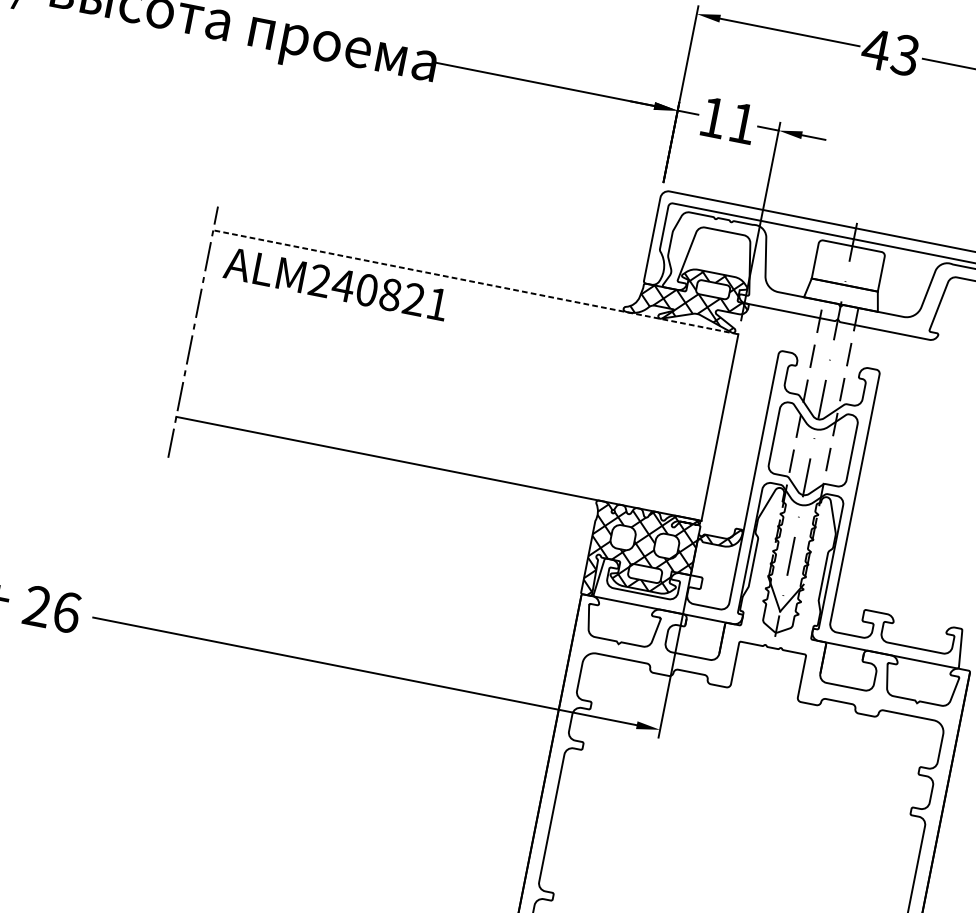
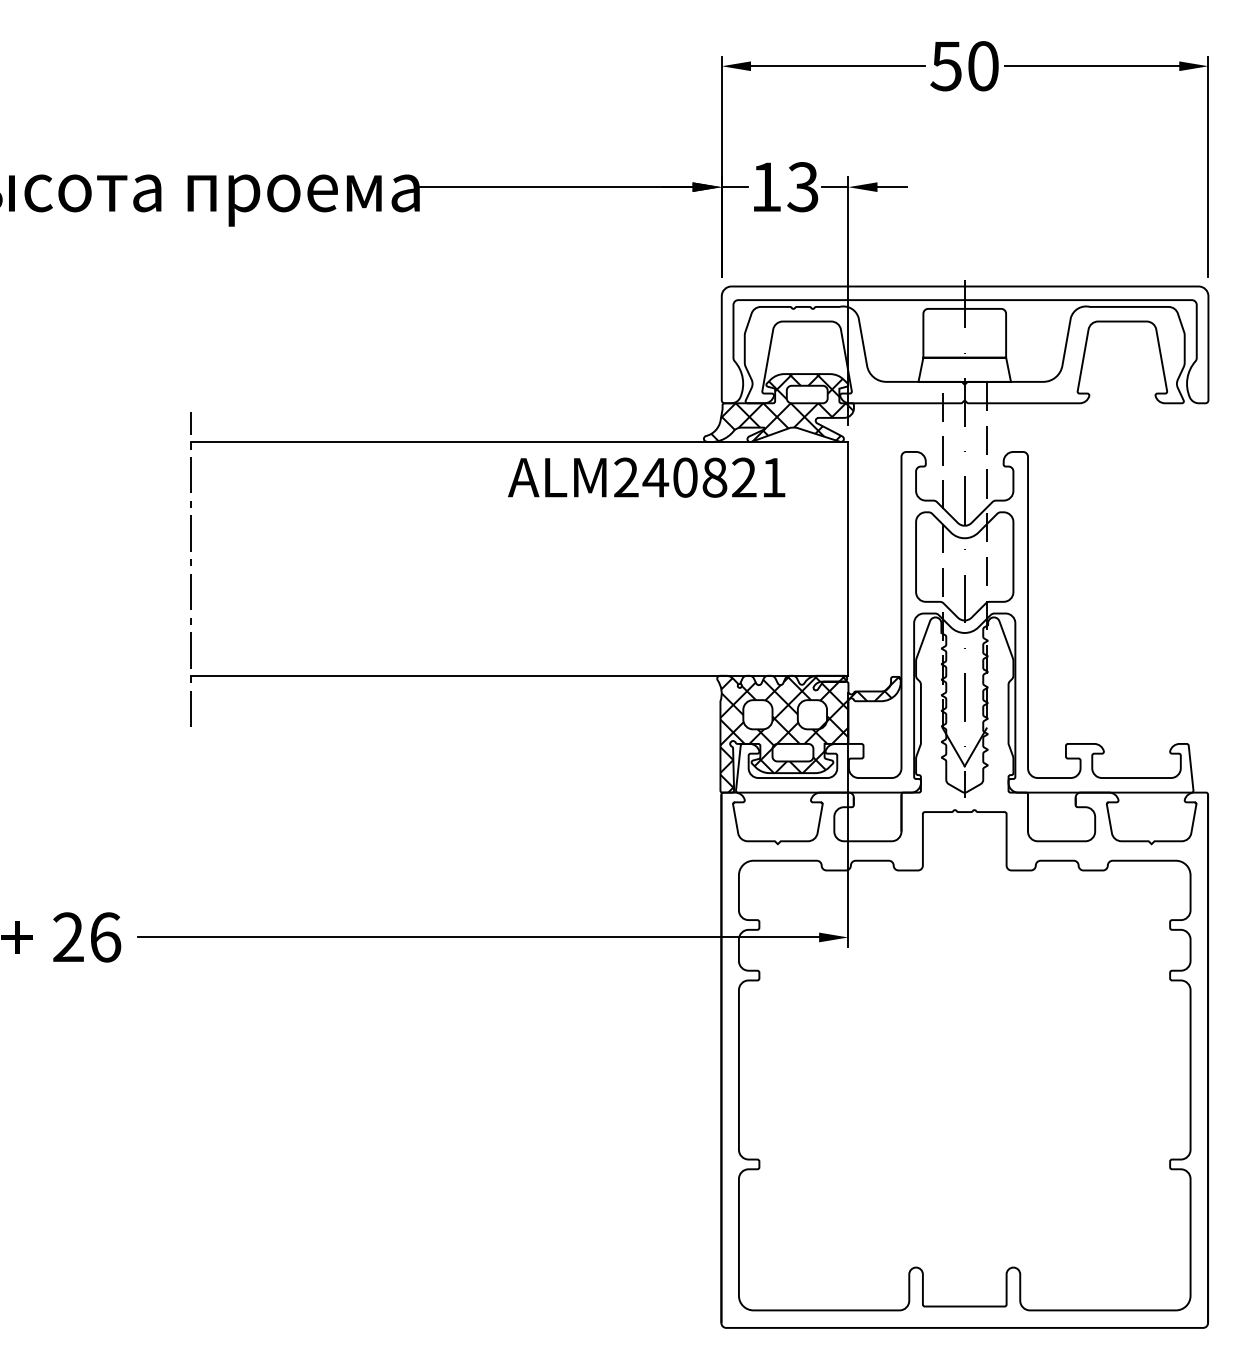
text: (889, 52) -> (963, 66), 43 -> 50
text: (742, 123) -> (802, 187), 11 -> 13
line: (475, 282) -> (519, 442), dashed -> solid
text: (336, 283) -> (646, 477), moved

